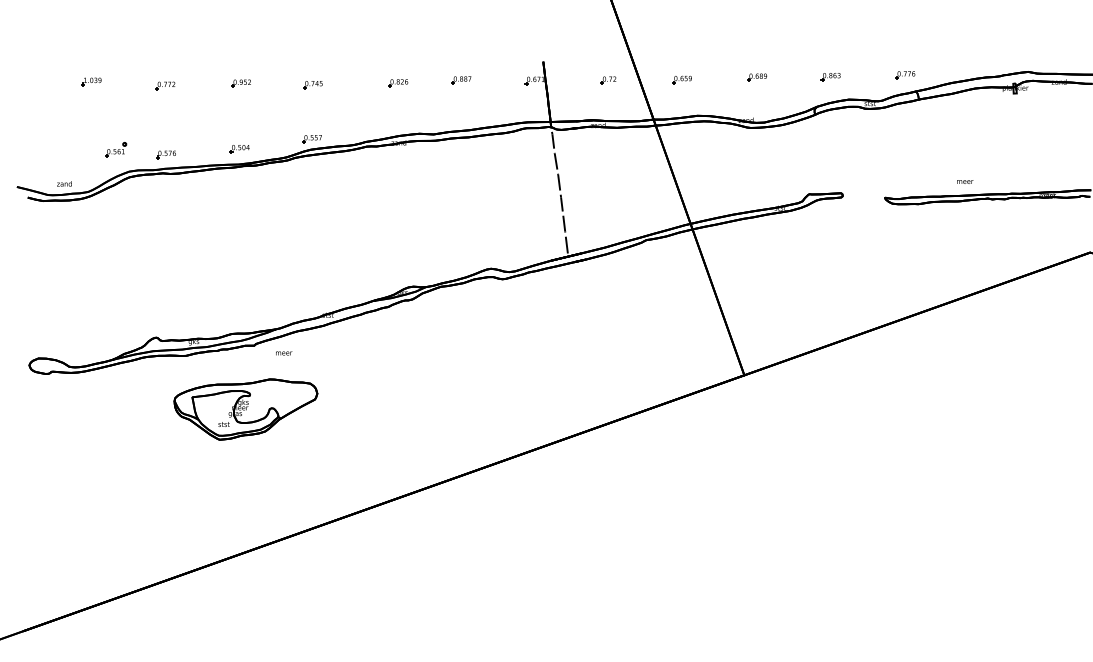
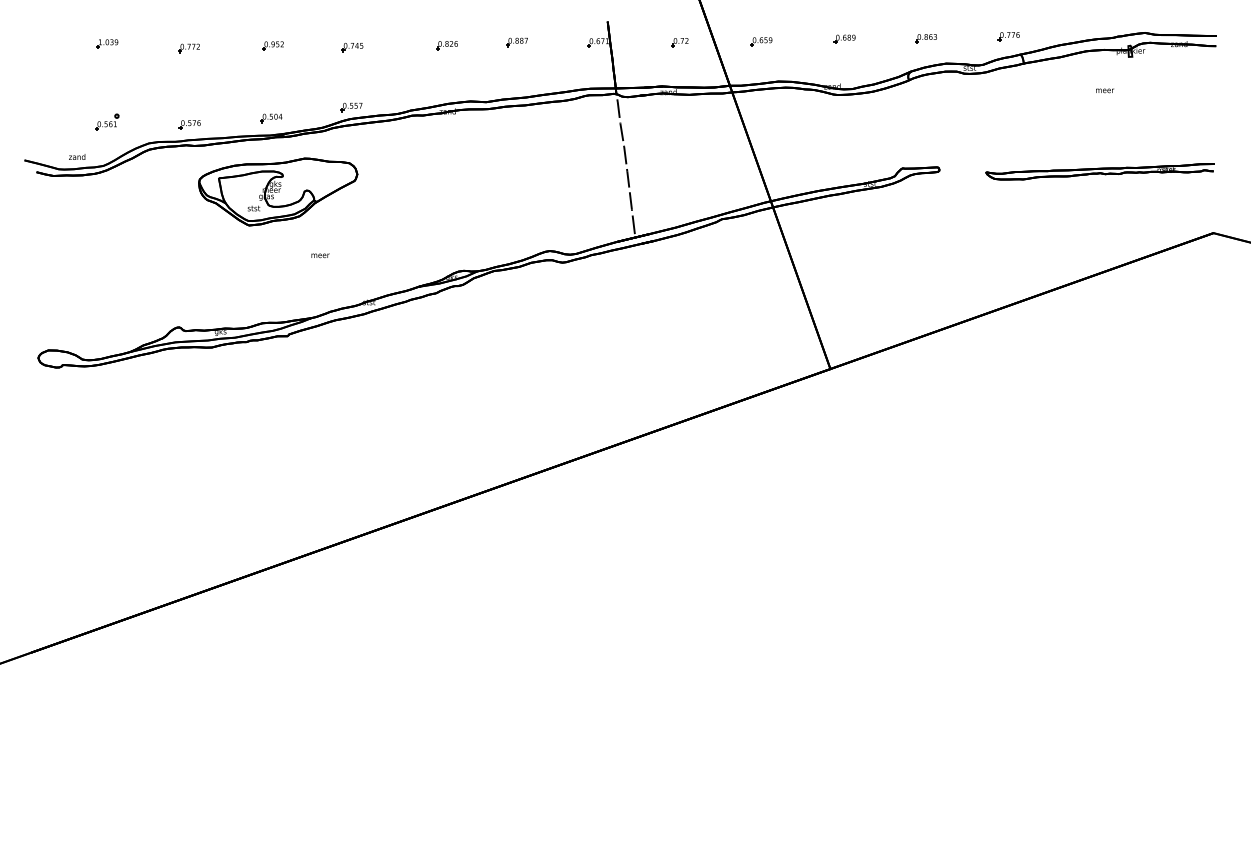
part: (116, 149) -> (107, 121), moved
text: (965, 181) -> (1105, 90), moved
text: (284, 353) -> (320, 255), moved
part: (246, 409) -> (278, 191), moved

